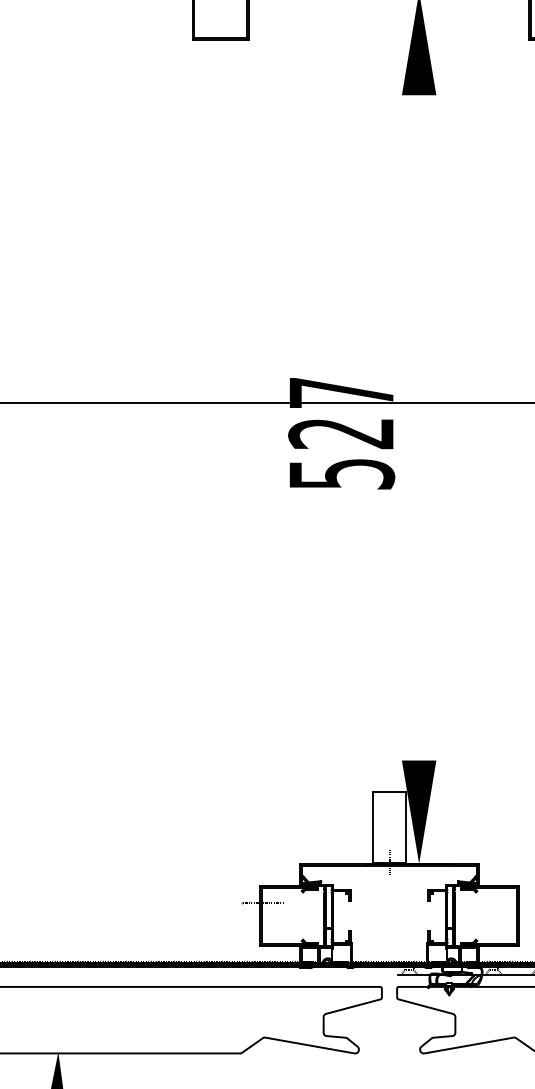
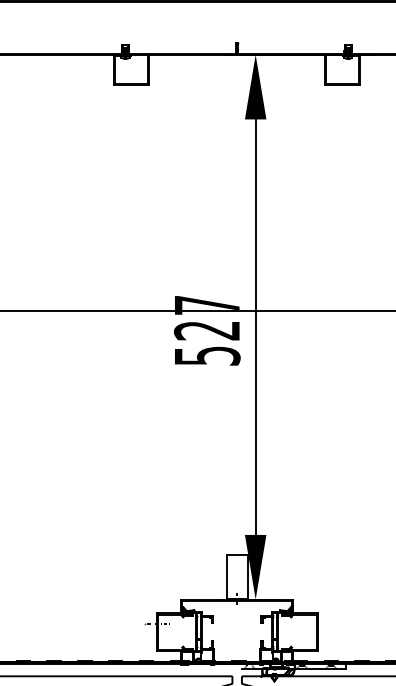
line: (418, 426) -> (255, 326), added

